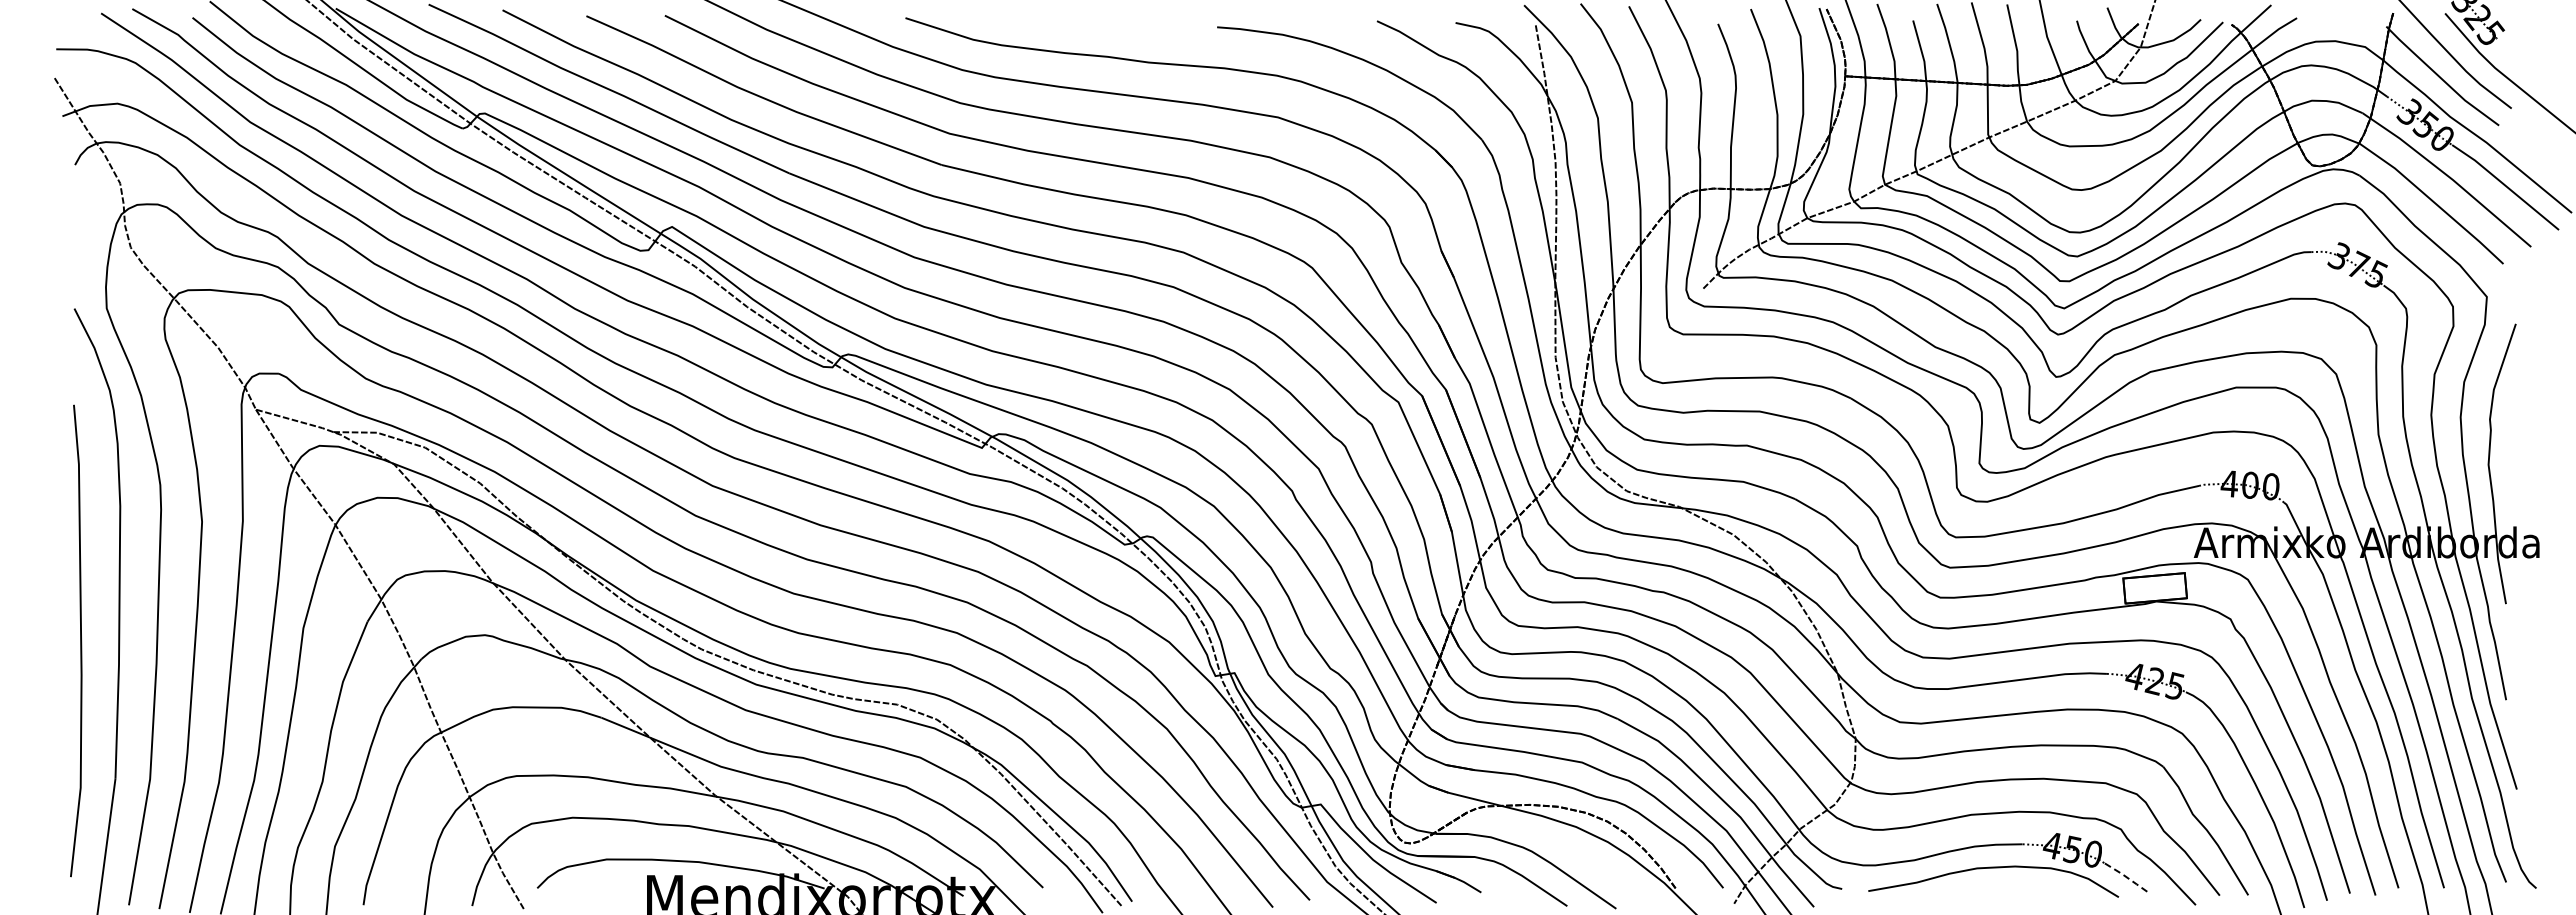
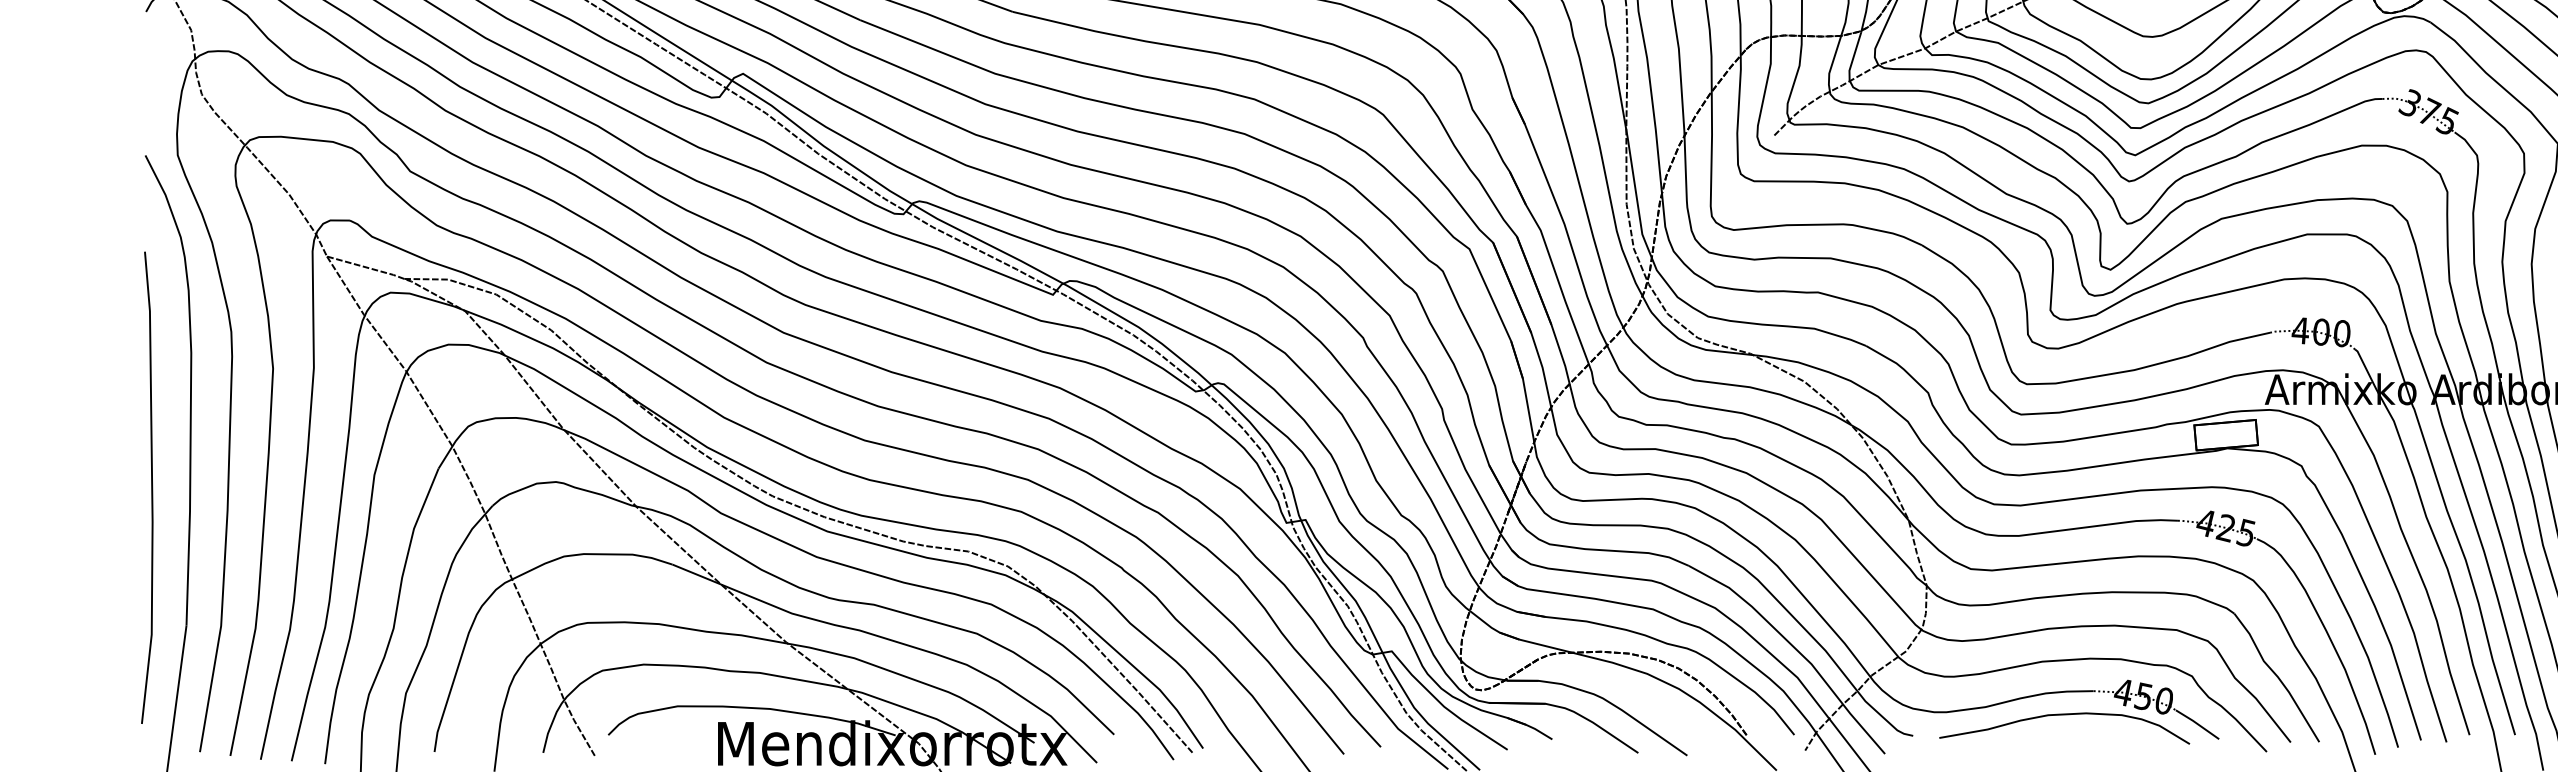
line: (2127, 877) -> (2198, 724), dashed -> solid

